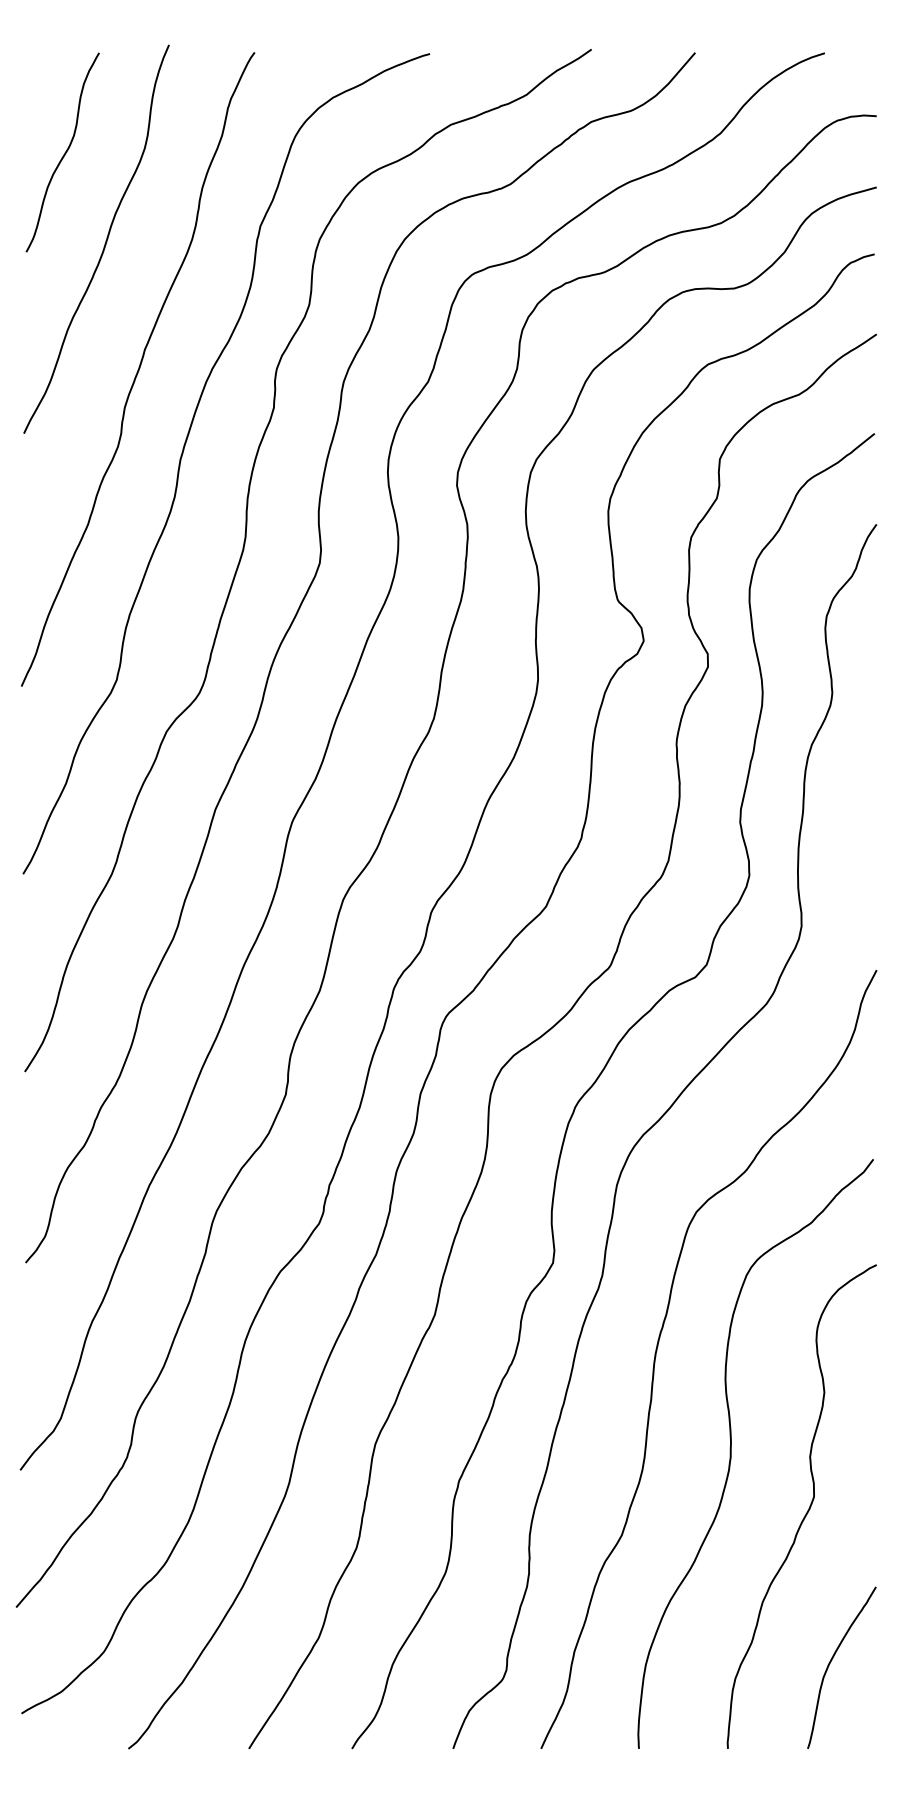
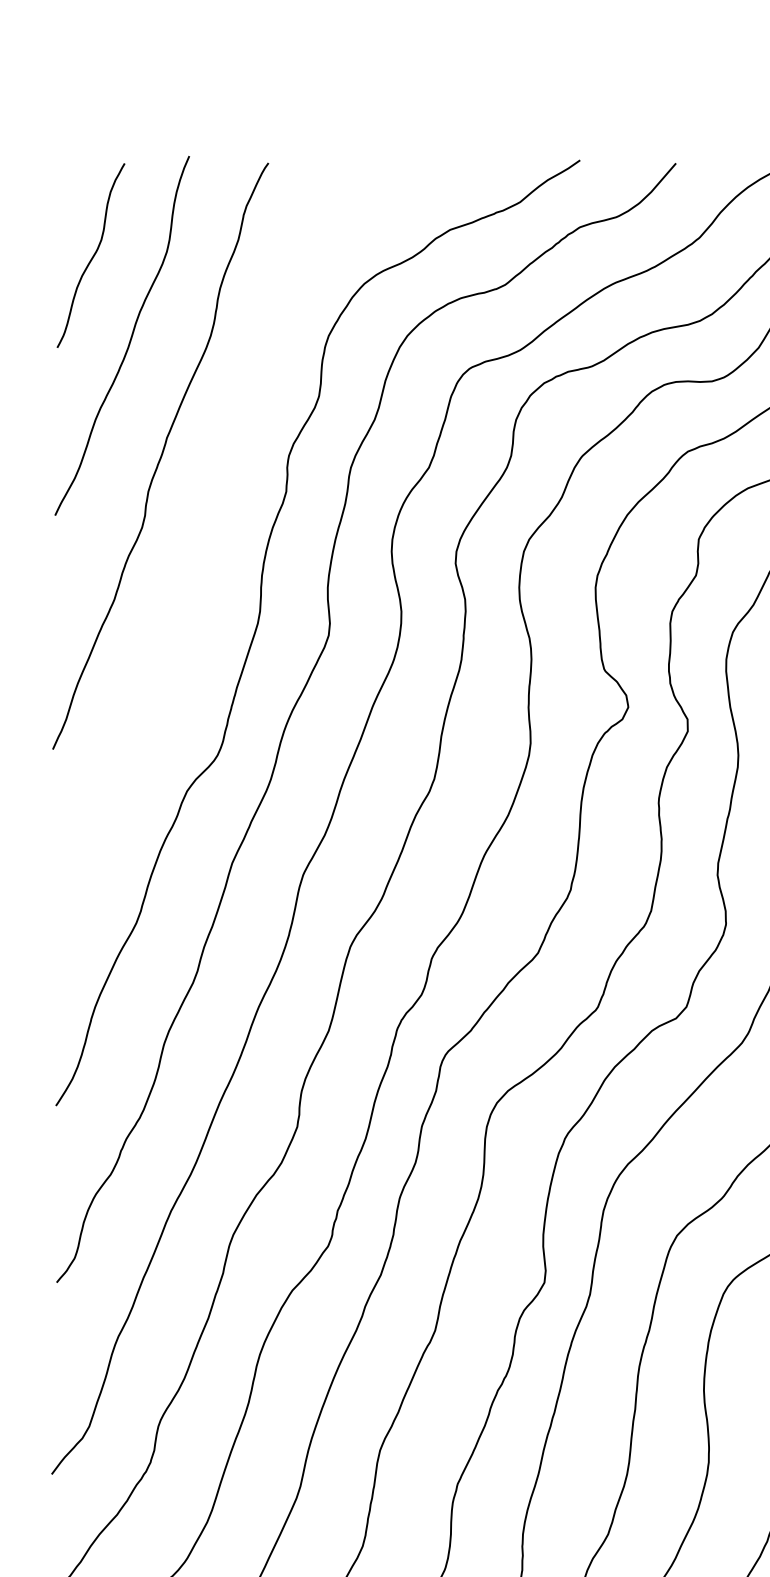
curve: (184, 450) -> (203, 531), removed

